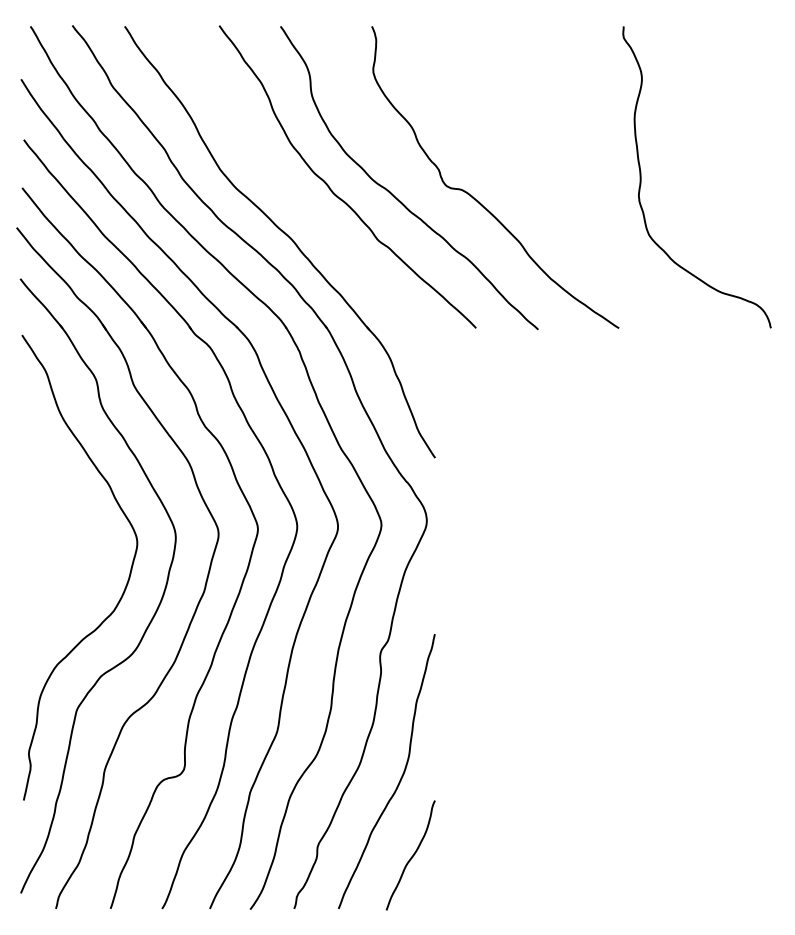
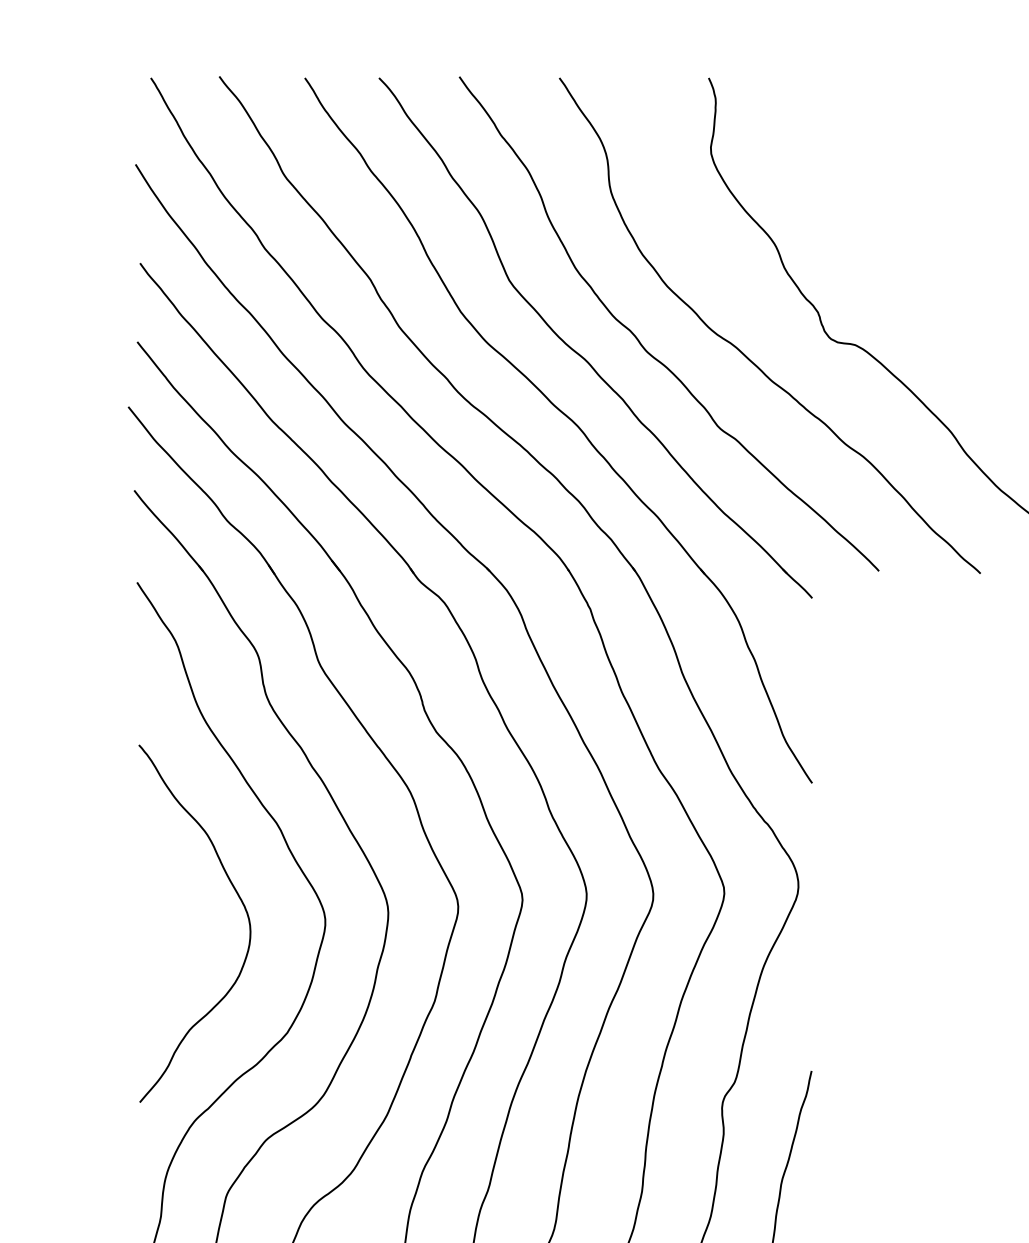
part: (295, 196) -> (583, 355), added
curve: (84, 529) -> (239, 900), added

